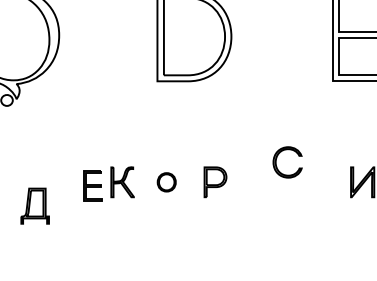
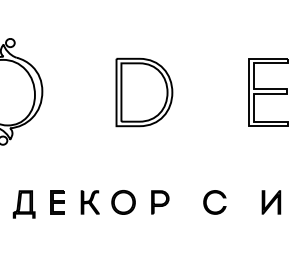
part: (277, 158) -> (207, 199), moved
part: (166, 182) -> (123, 202), size x1.67
part: (92, 186) -> (57, 202), moved
part: (34, 206) -> (23, 204), moved

